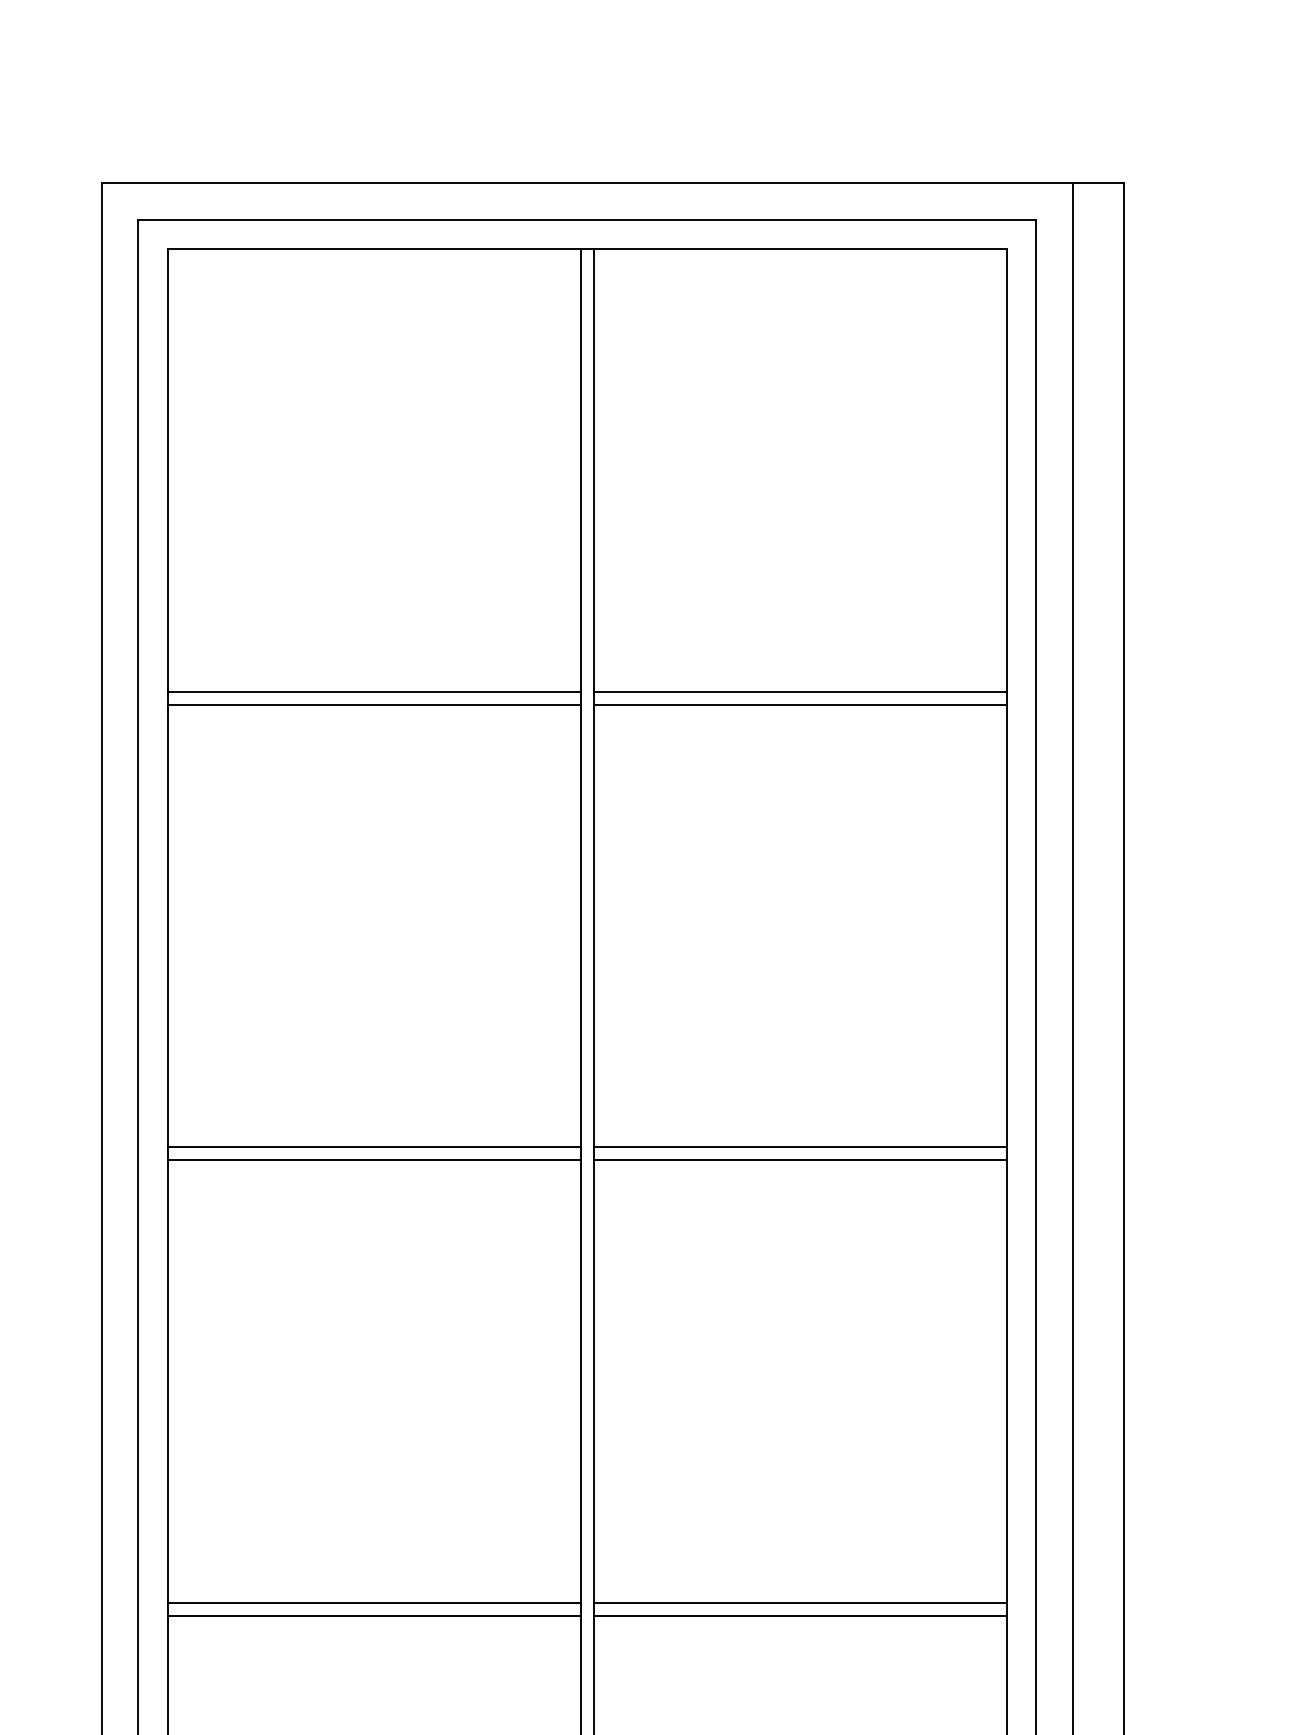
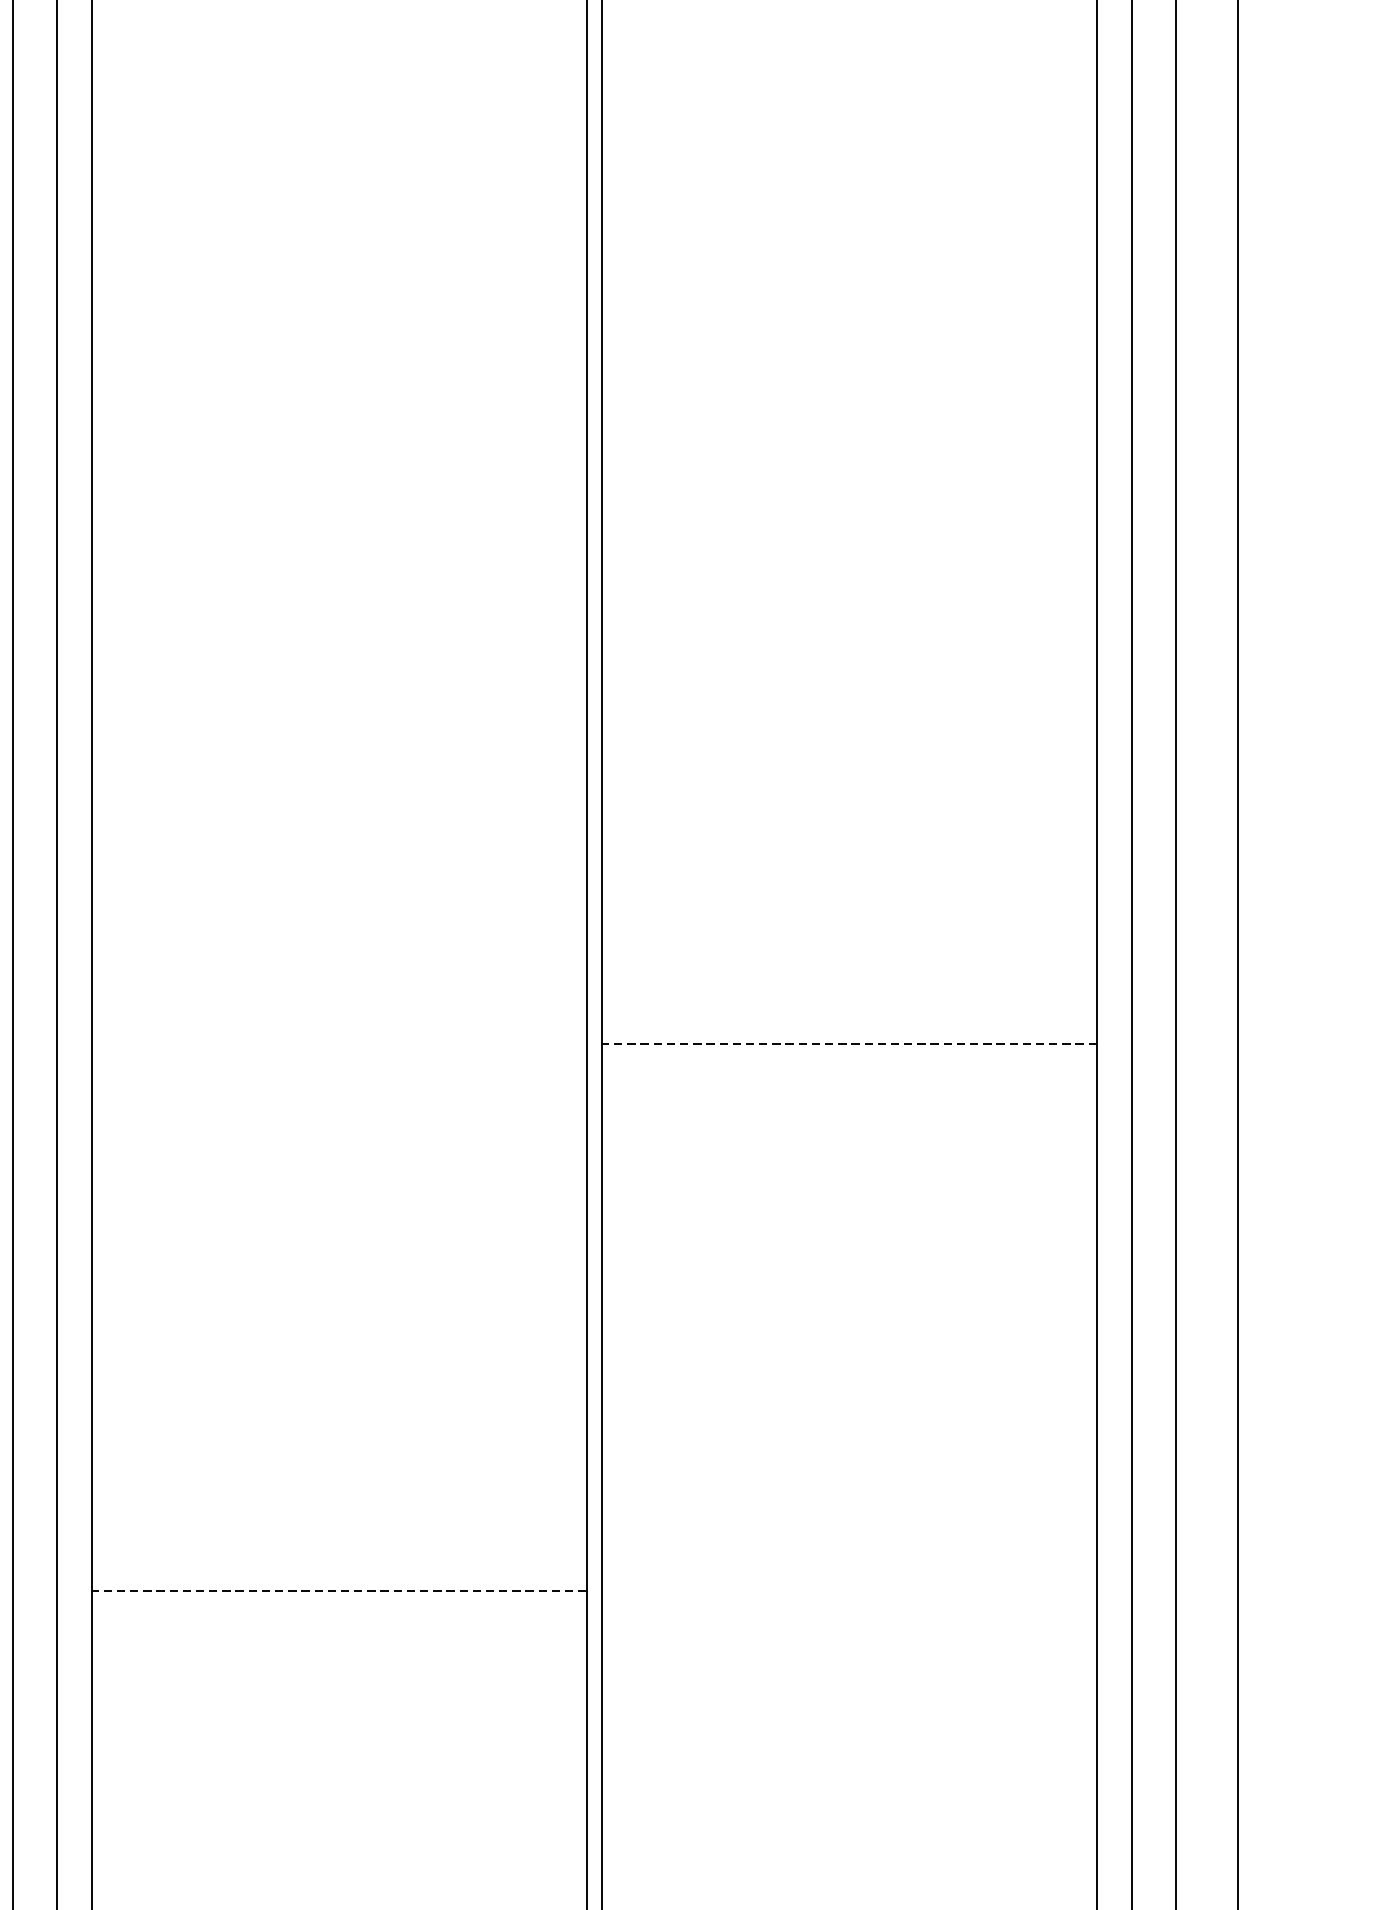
line: (373, 691) -> (338, 498), removed
line: (799, 691) -> (848, 498), removed
line: (373, 704) -> (338, 513), removed
line: (799, 704) -> (848, 513), removed
line: (373, 1147) -> (338, 1044), removed
line: (799, 1147) -> (848, 1044), solid -> dashed
line: (373, 1160) -> (338, 1060), removed
line: (799, 1160) -> (848, 1060), removed
line: (373, 1603) -> (338, 1591), solid -> dashed
line: (799, 1603) -> (848, 1591), removed
line: (373, 1615) -> (338, 1605), removed
line: (799, 1615) -> (848, 1605), removed

